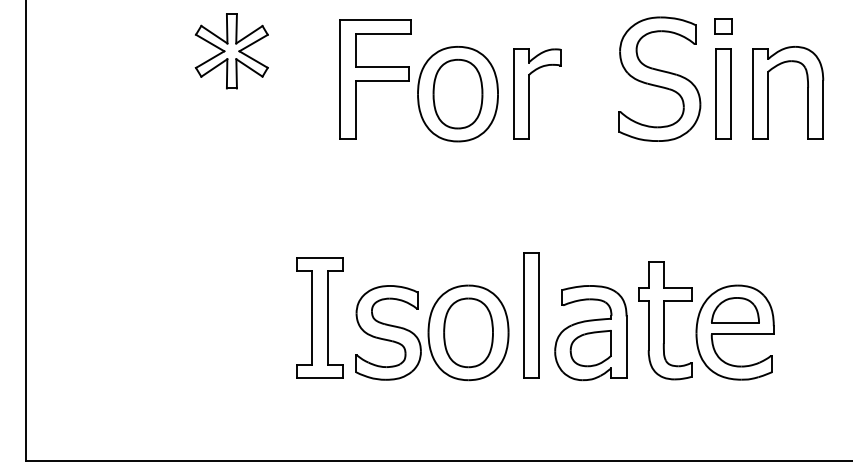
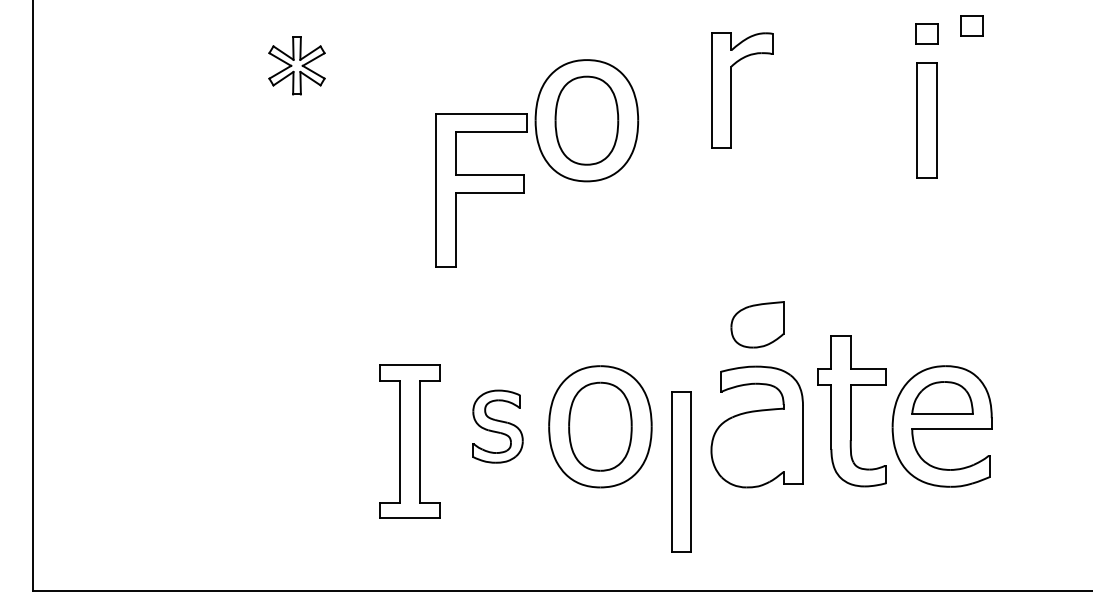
part: (758, 19) -> (971, 25), added
part: (231, 51) -> (296, 65), size x0.6
part: (375, 79) -> (481, 190), moved
part: (659, 79) -> (845, 101), removed
part: (768, 92) -> (984, 118), removed
part: (528, 93) -> (731, 90), moved
part: (531, 314) -> (681, 471), moved
part: (319, 317) -> (409, 441), moved
part: (388, 332) -> (497, 426), size x0.6
part: (591, 348) -> (757, 324), moved

